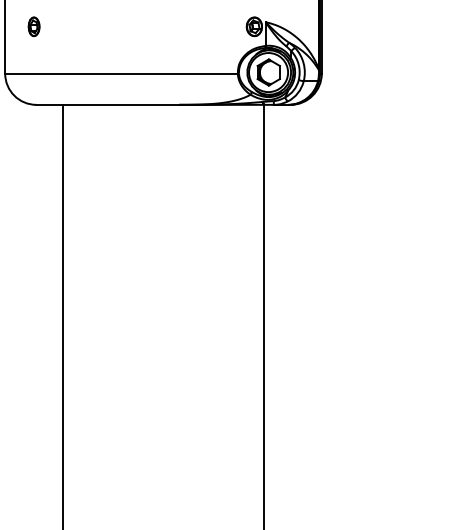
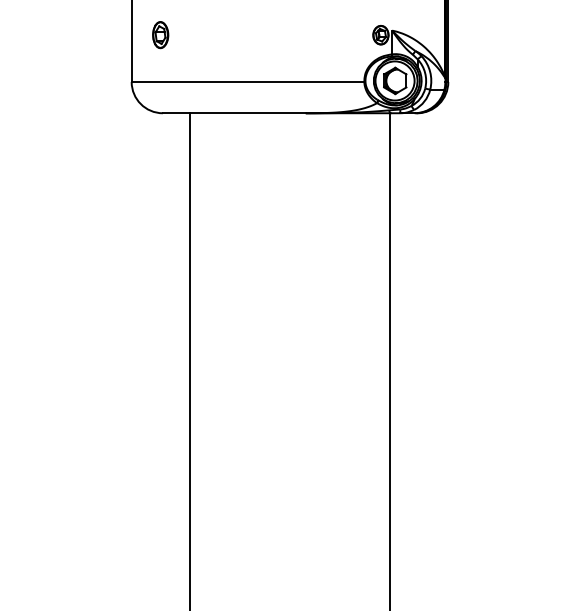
part: (34, 27) -> (160, 35), size x1.4

